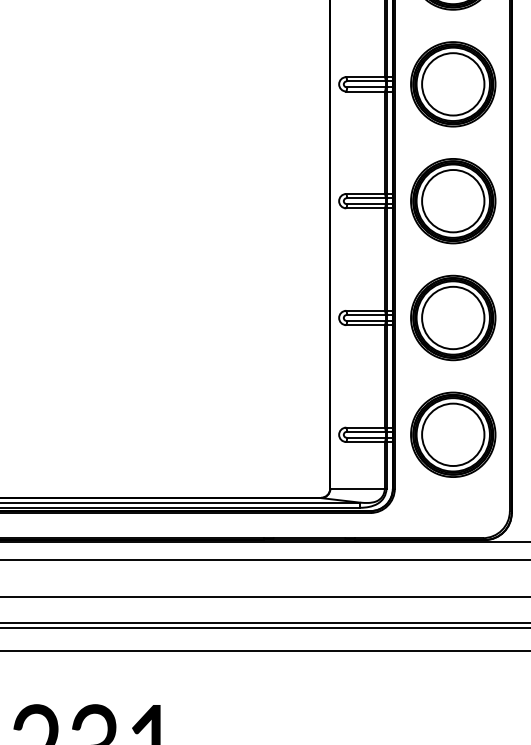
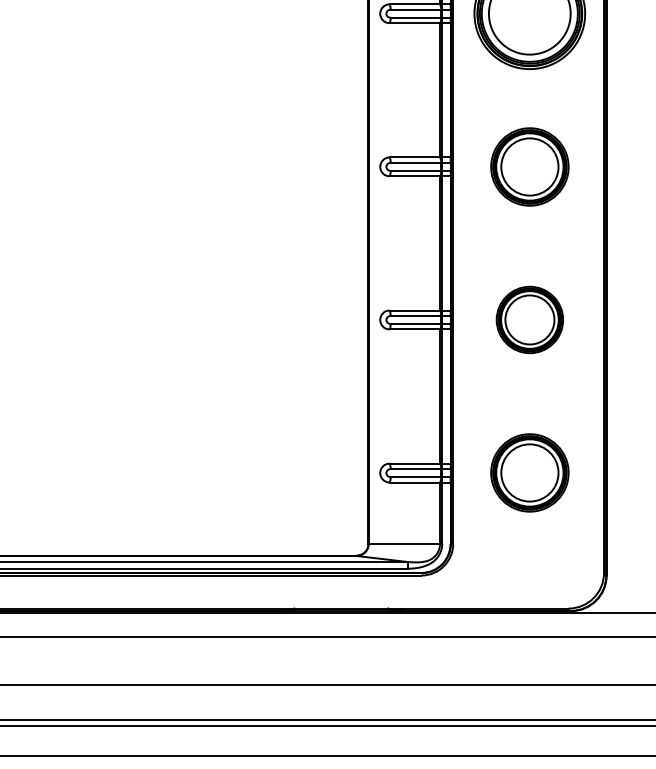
part: (453, 201) -> (530, 167), size x0.7
part: (453, 317) -> (530, 319), size x0.6
part: (453, 434) -> (530, 472), size x0.7

